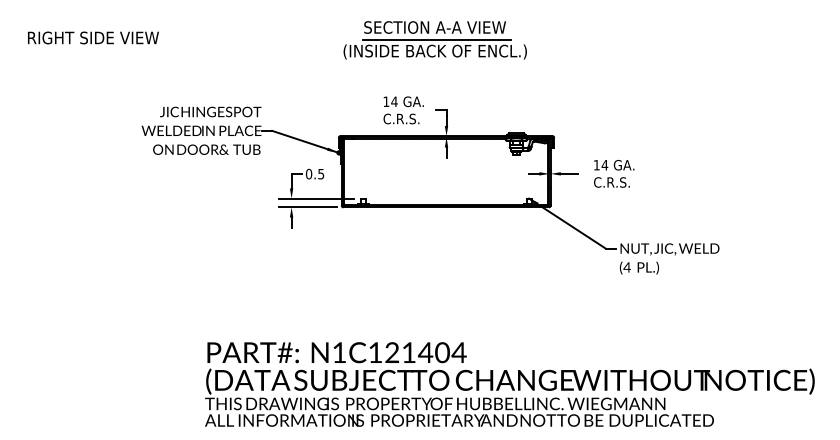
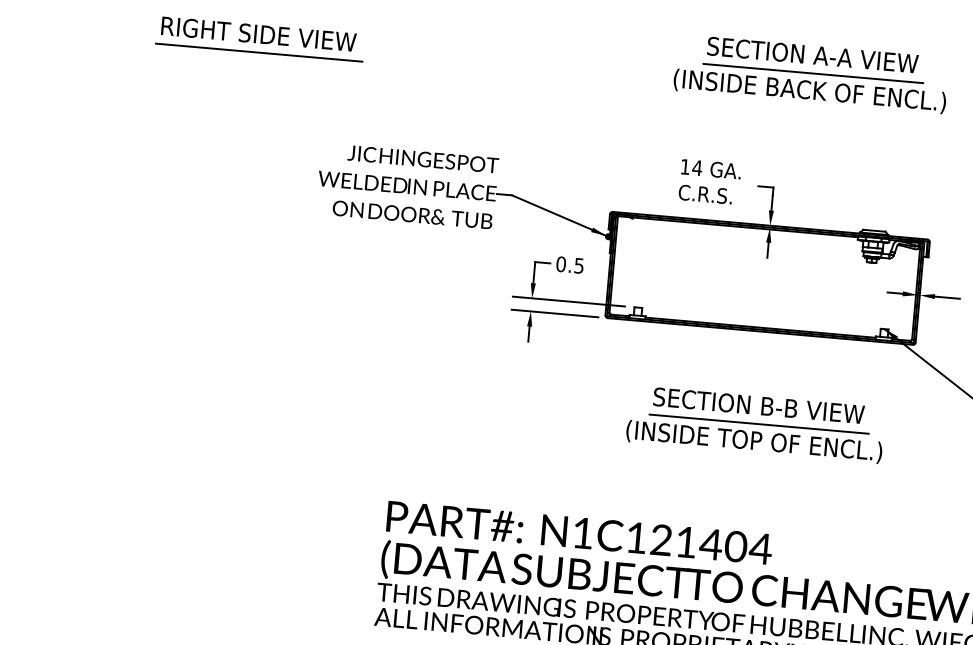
part: (434, 40) -> (810, 74), moved
line: (94, 50) -> (258, 52), added
part: (448, 269) -> (755, 423), added

